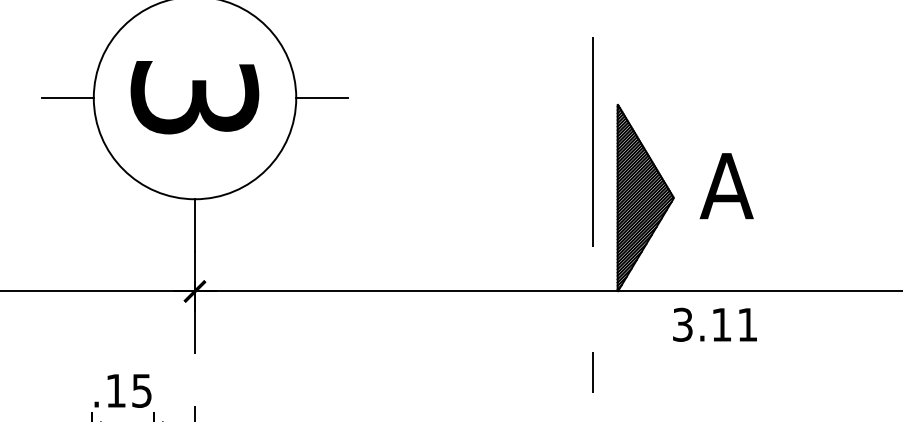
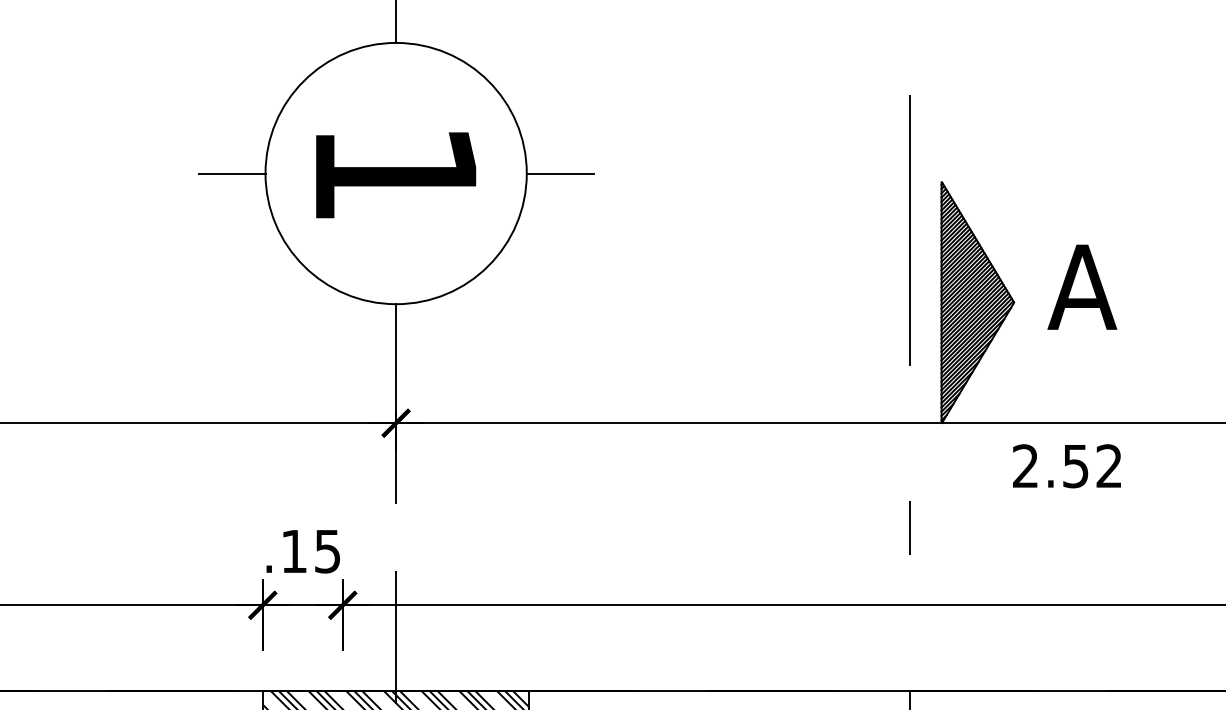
text: (194, 97) -> (395, 172), 3 -> 1
text: (715, 325) -> (1067, 466), 3.11 -> 2.52

